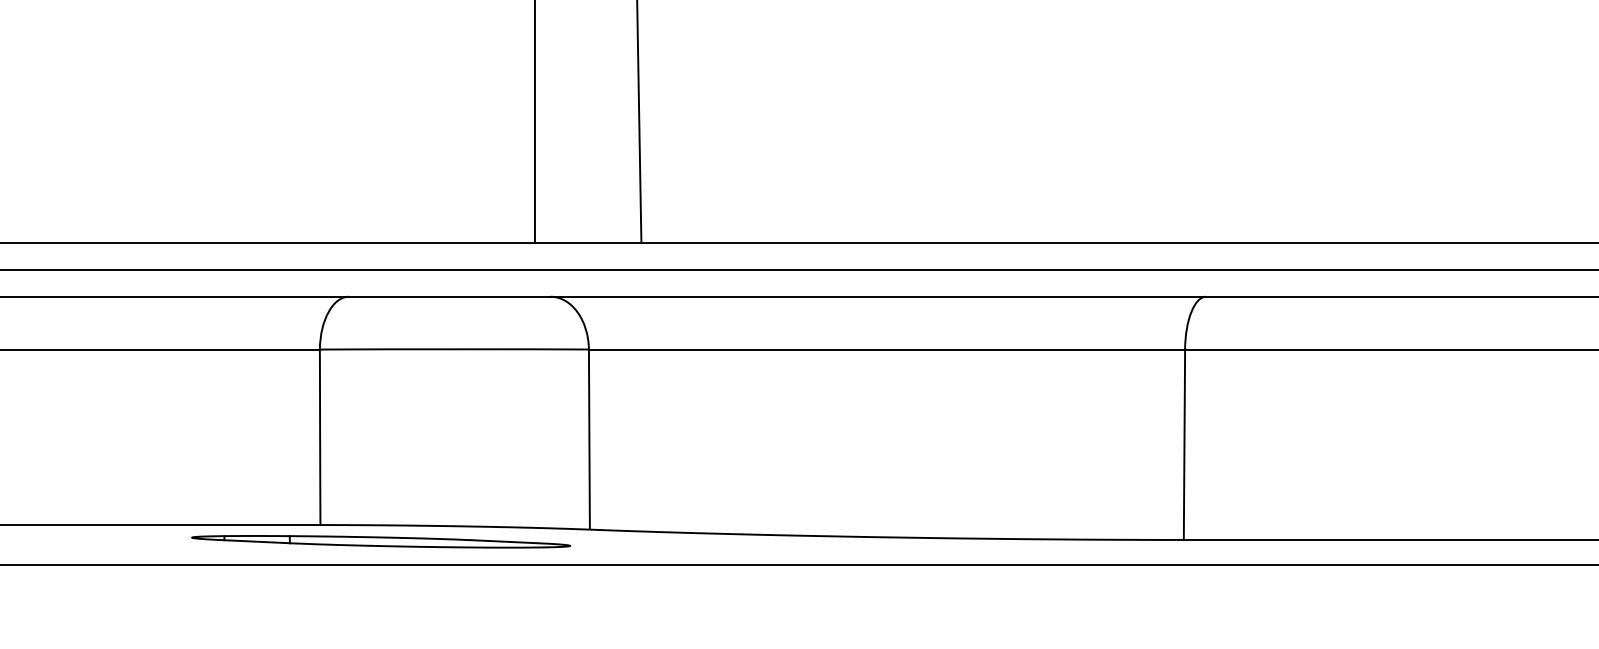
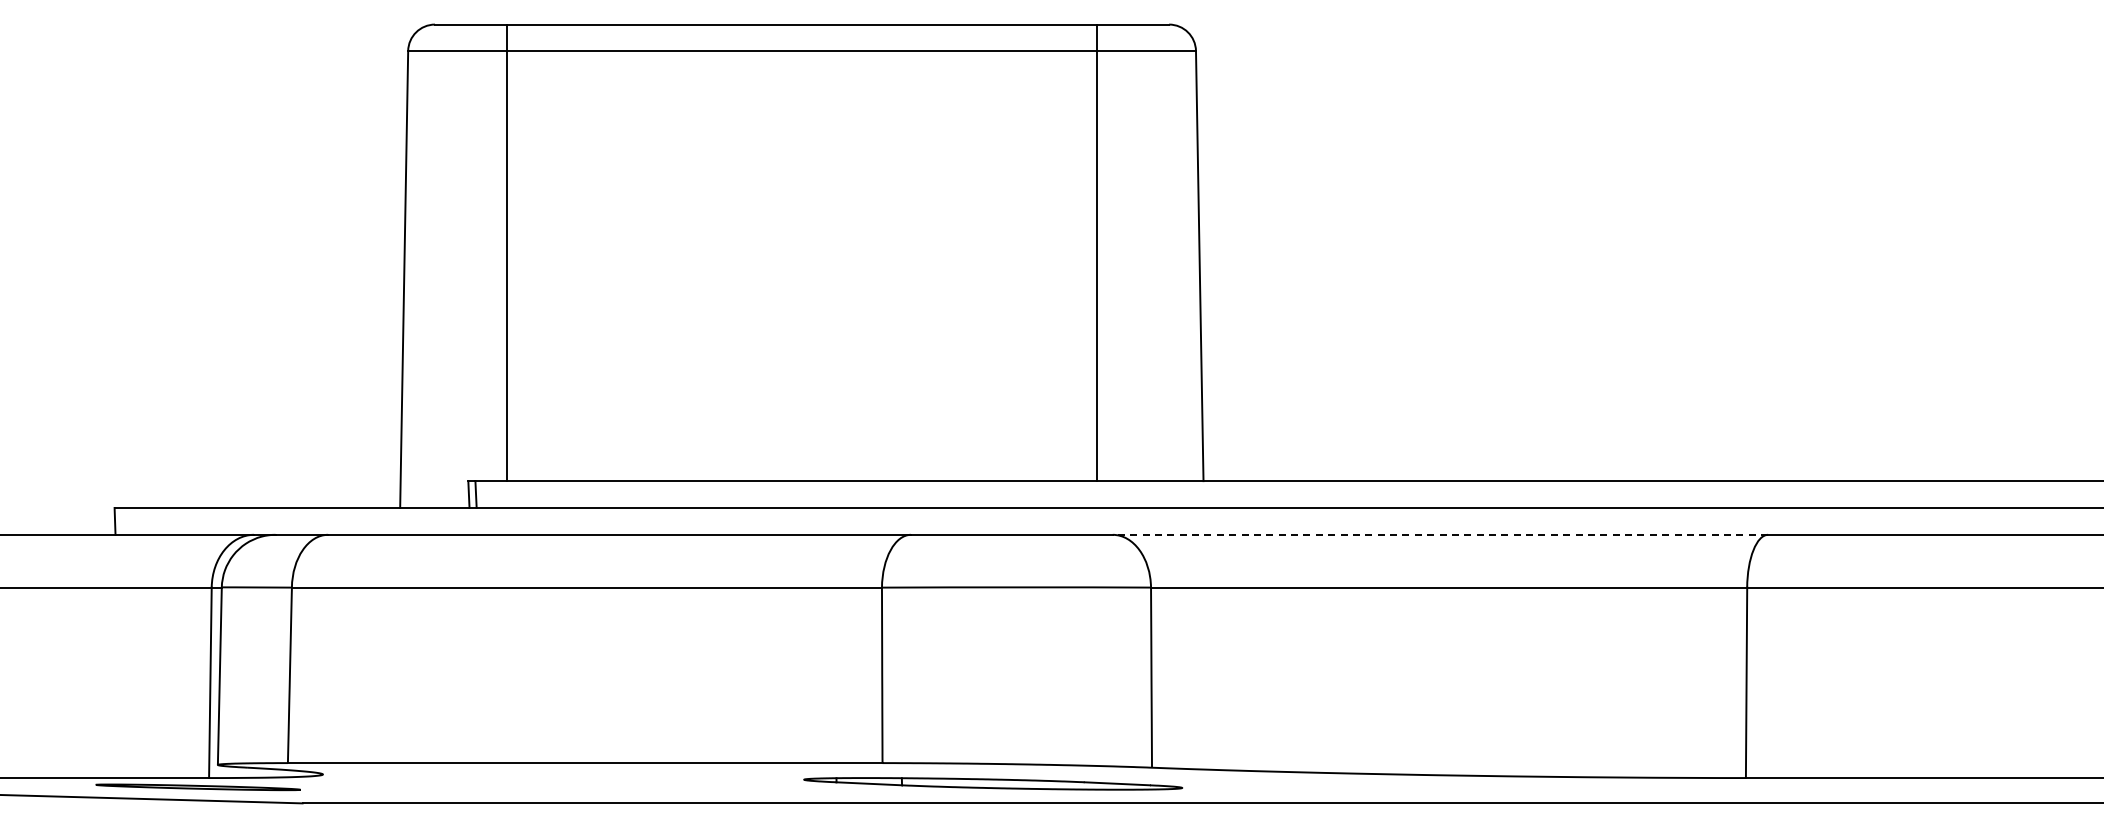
line: (878, 296) -> (1440, 534), solid -> dashed
part: (381, 541) -> (993, 783), moved

